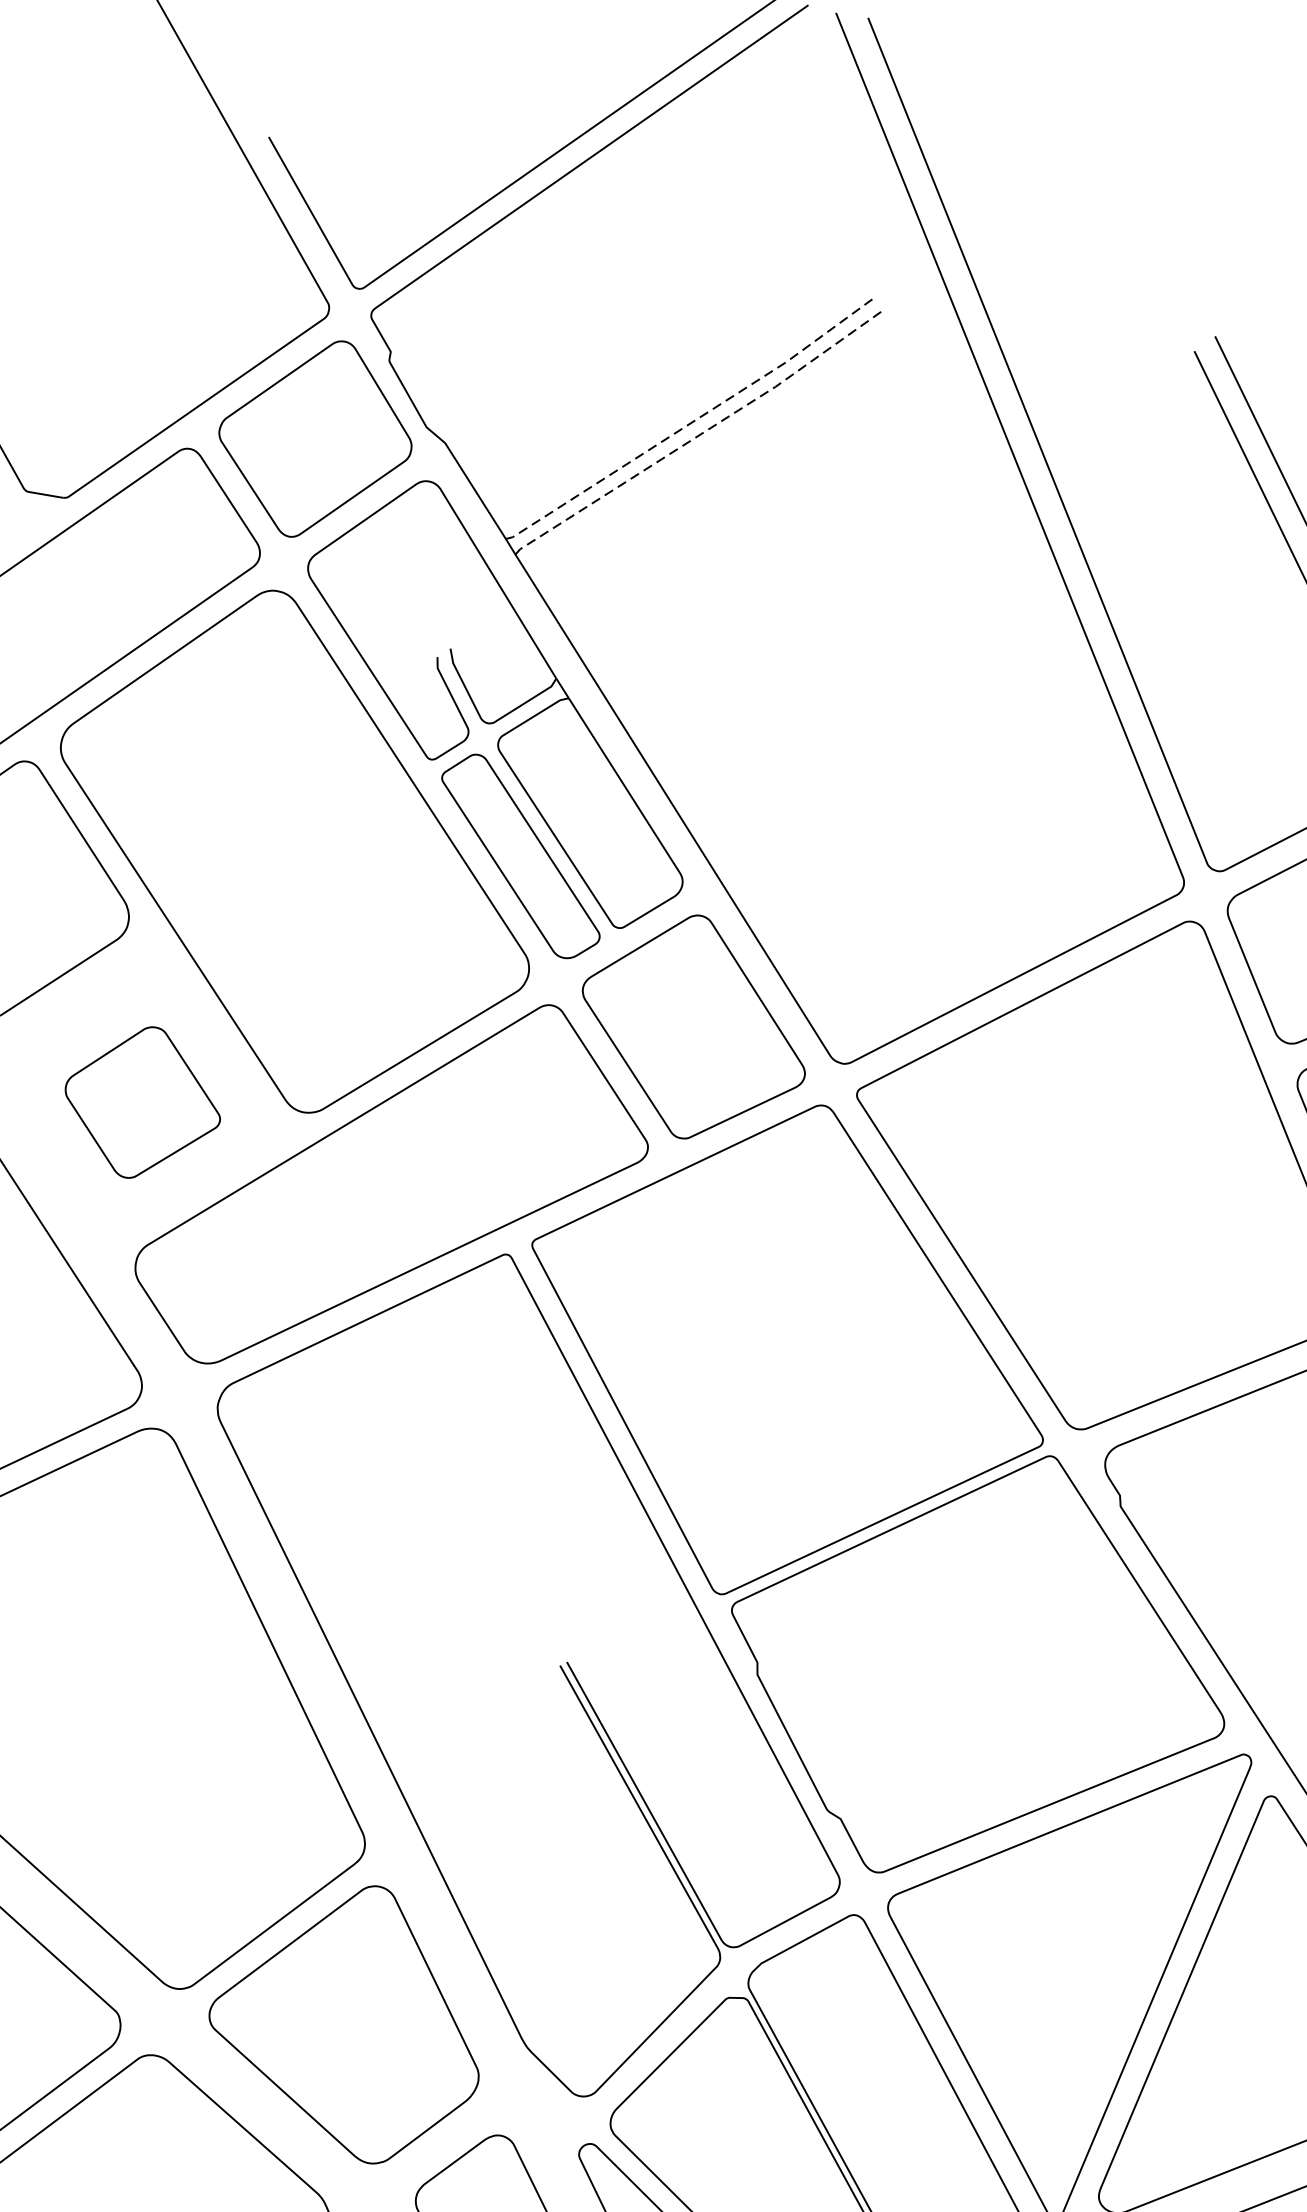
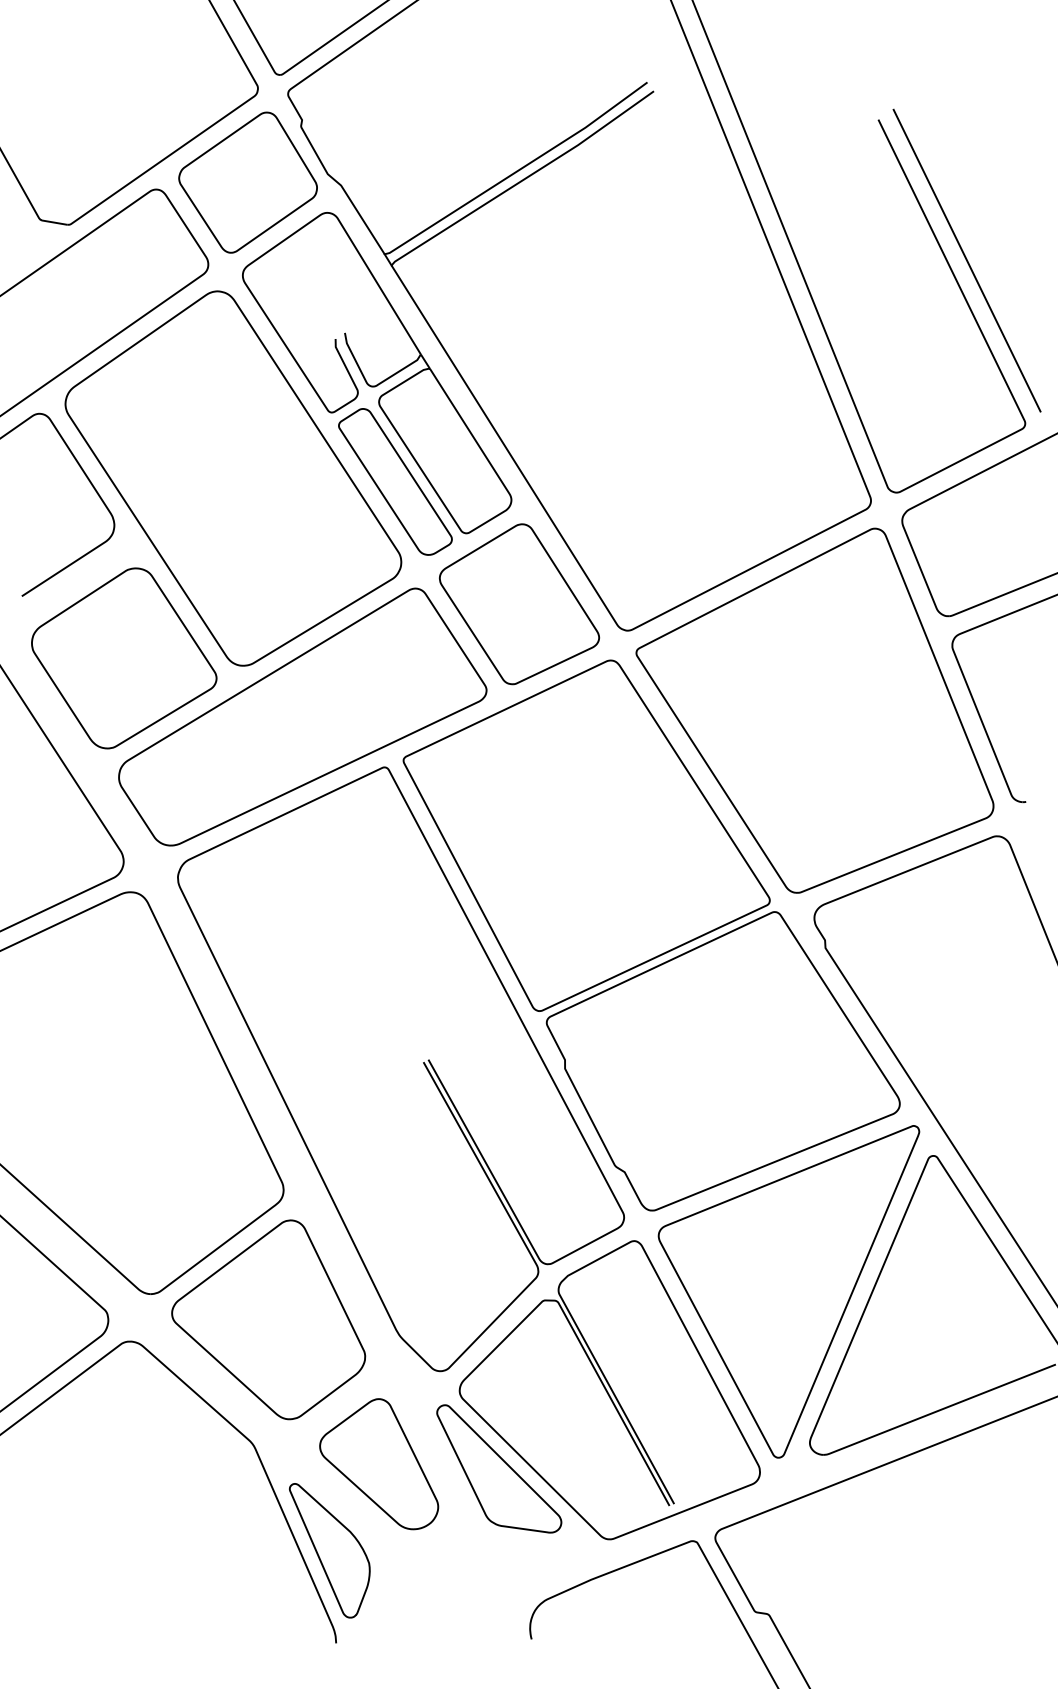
line: (691, 423) -> (517, 171), dashed -> solid
line: (699, 434) -> (523, 179), dashed -> solid
part: (143, 1102) -> (124, 658), size x1.67

